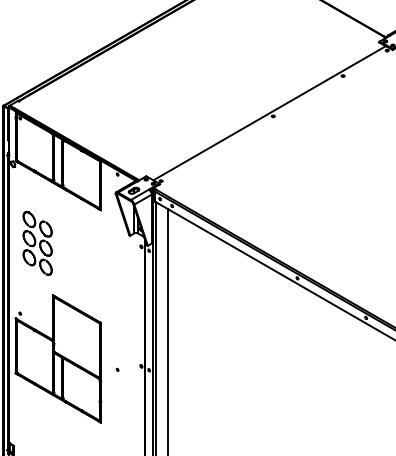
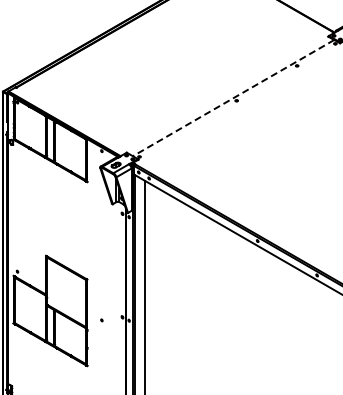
line: (269, 113) -> (233, 98), solid -> dashed
part: (37, 243) -> (32, 210), removed

